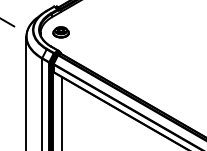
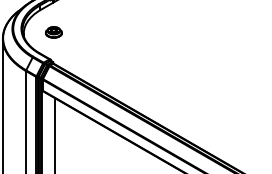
part: (60, 32) -> (53, 32), size x0.7

